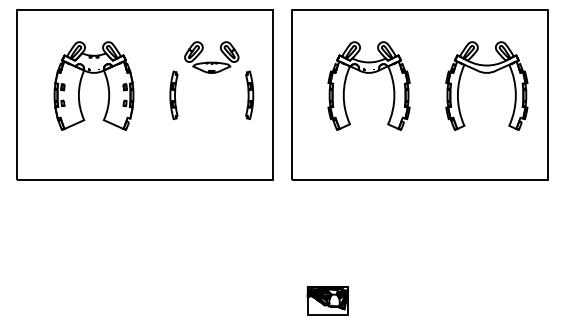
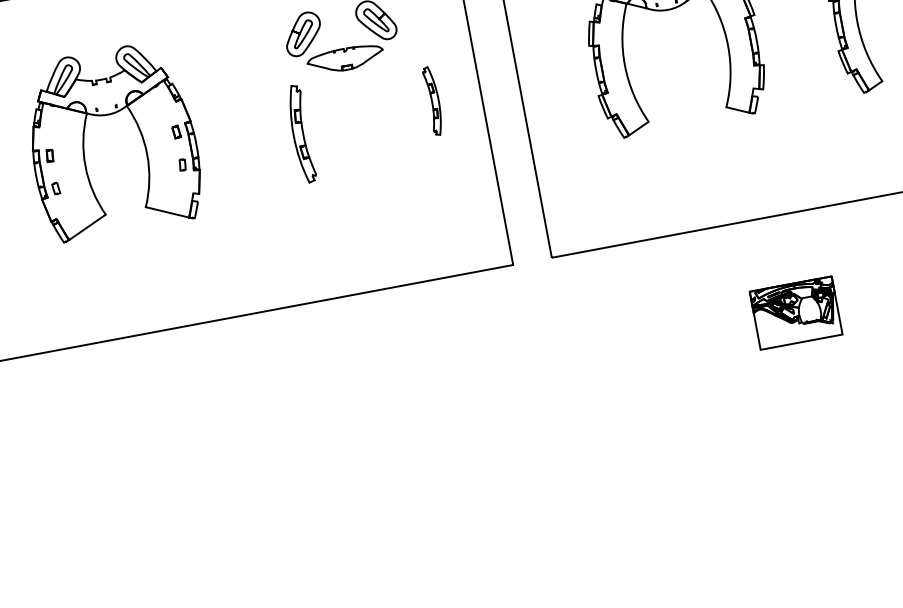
part: (173, 95) -> (300, 134), moved
part: (249, 95) -> (433, 101), size x0.7
part: (327, 300) -> (794, 311), moved

